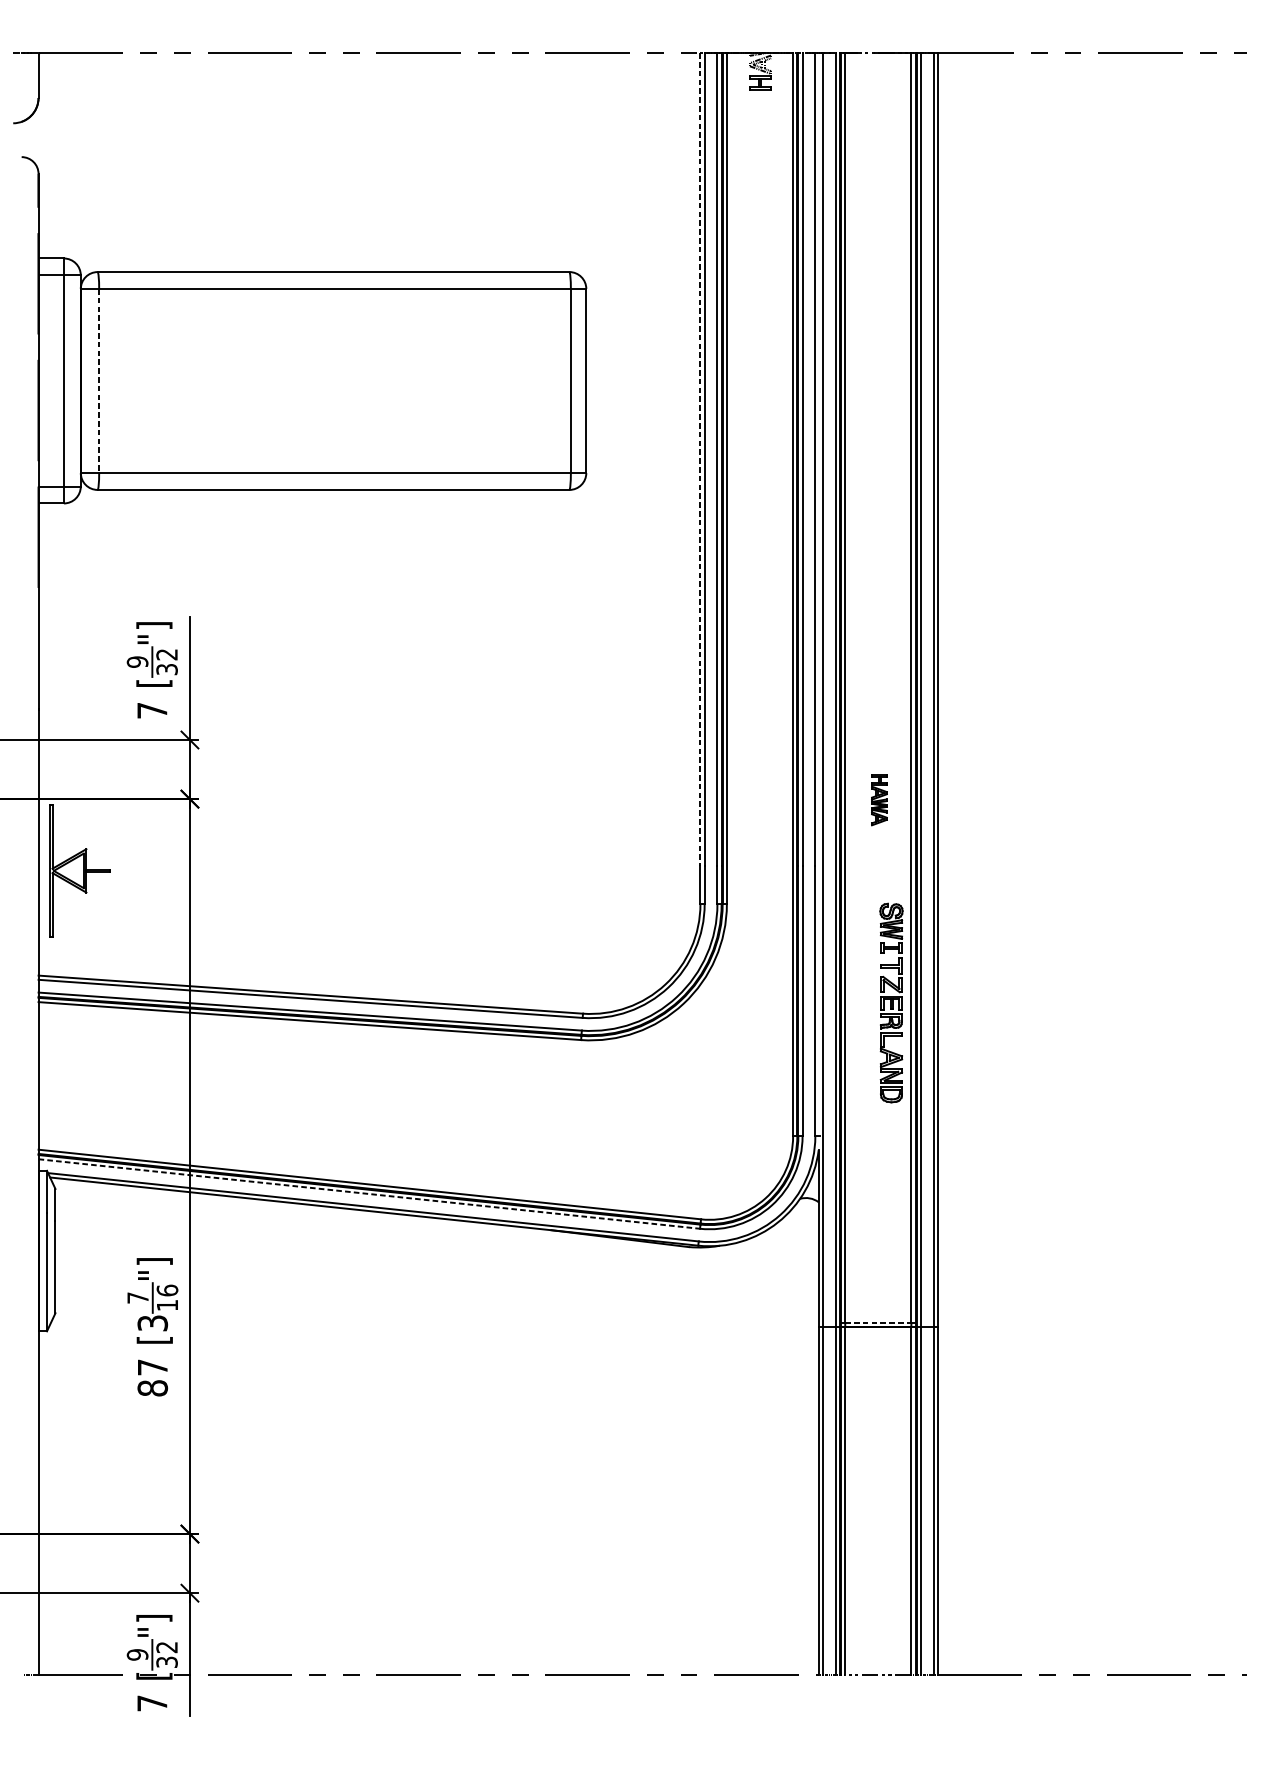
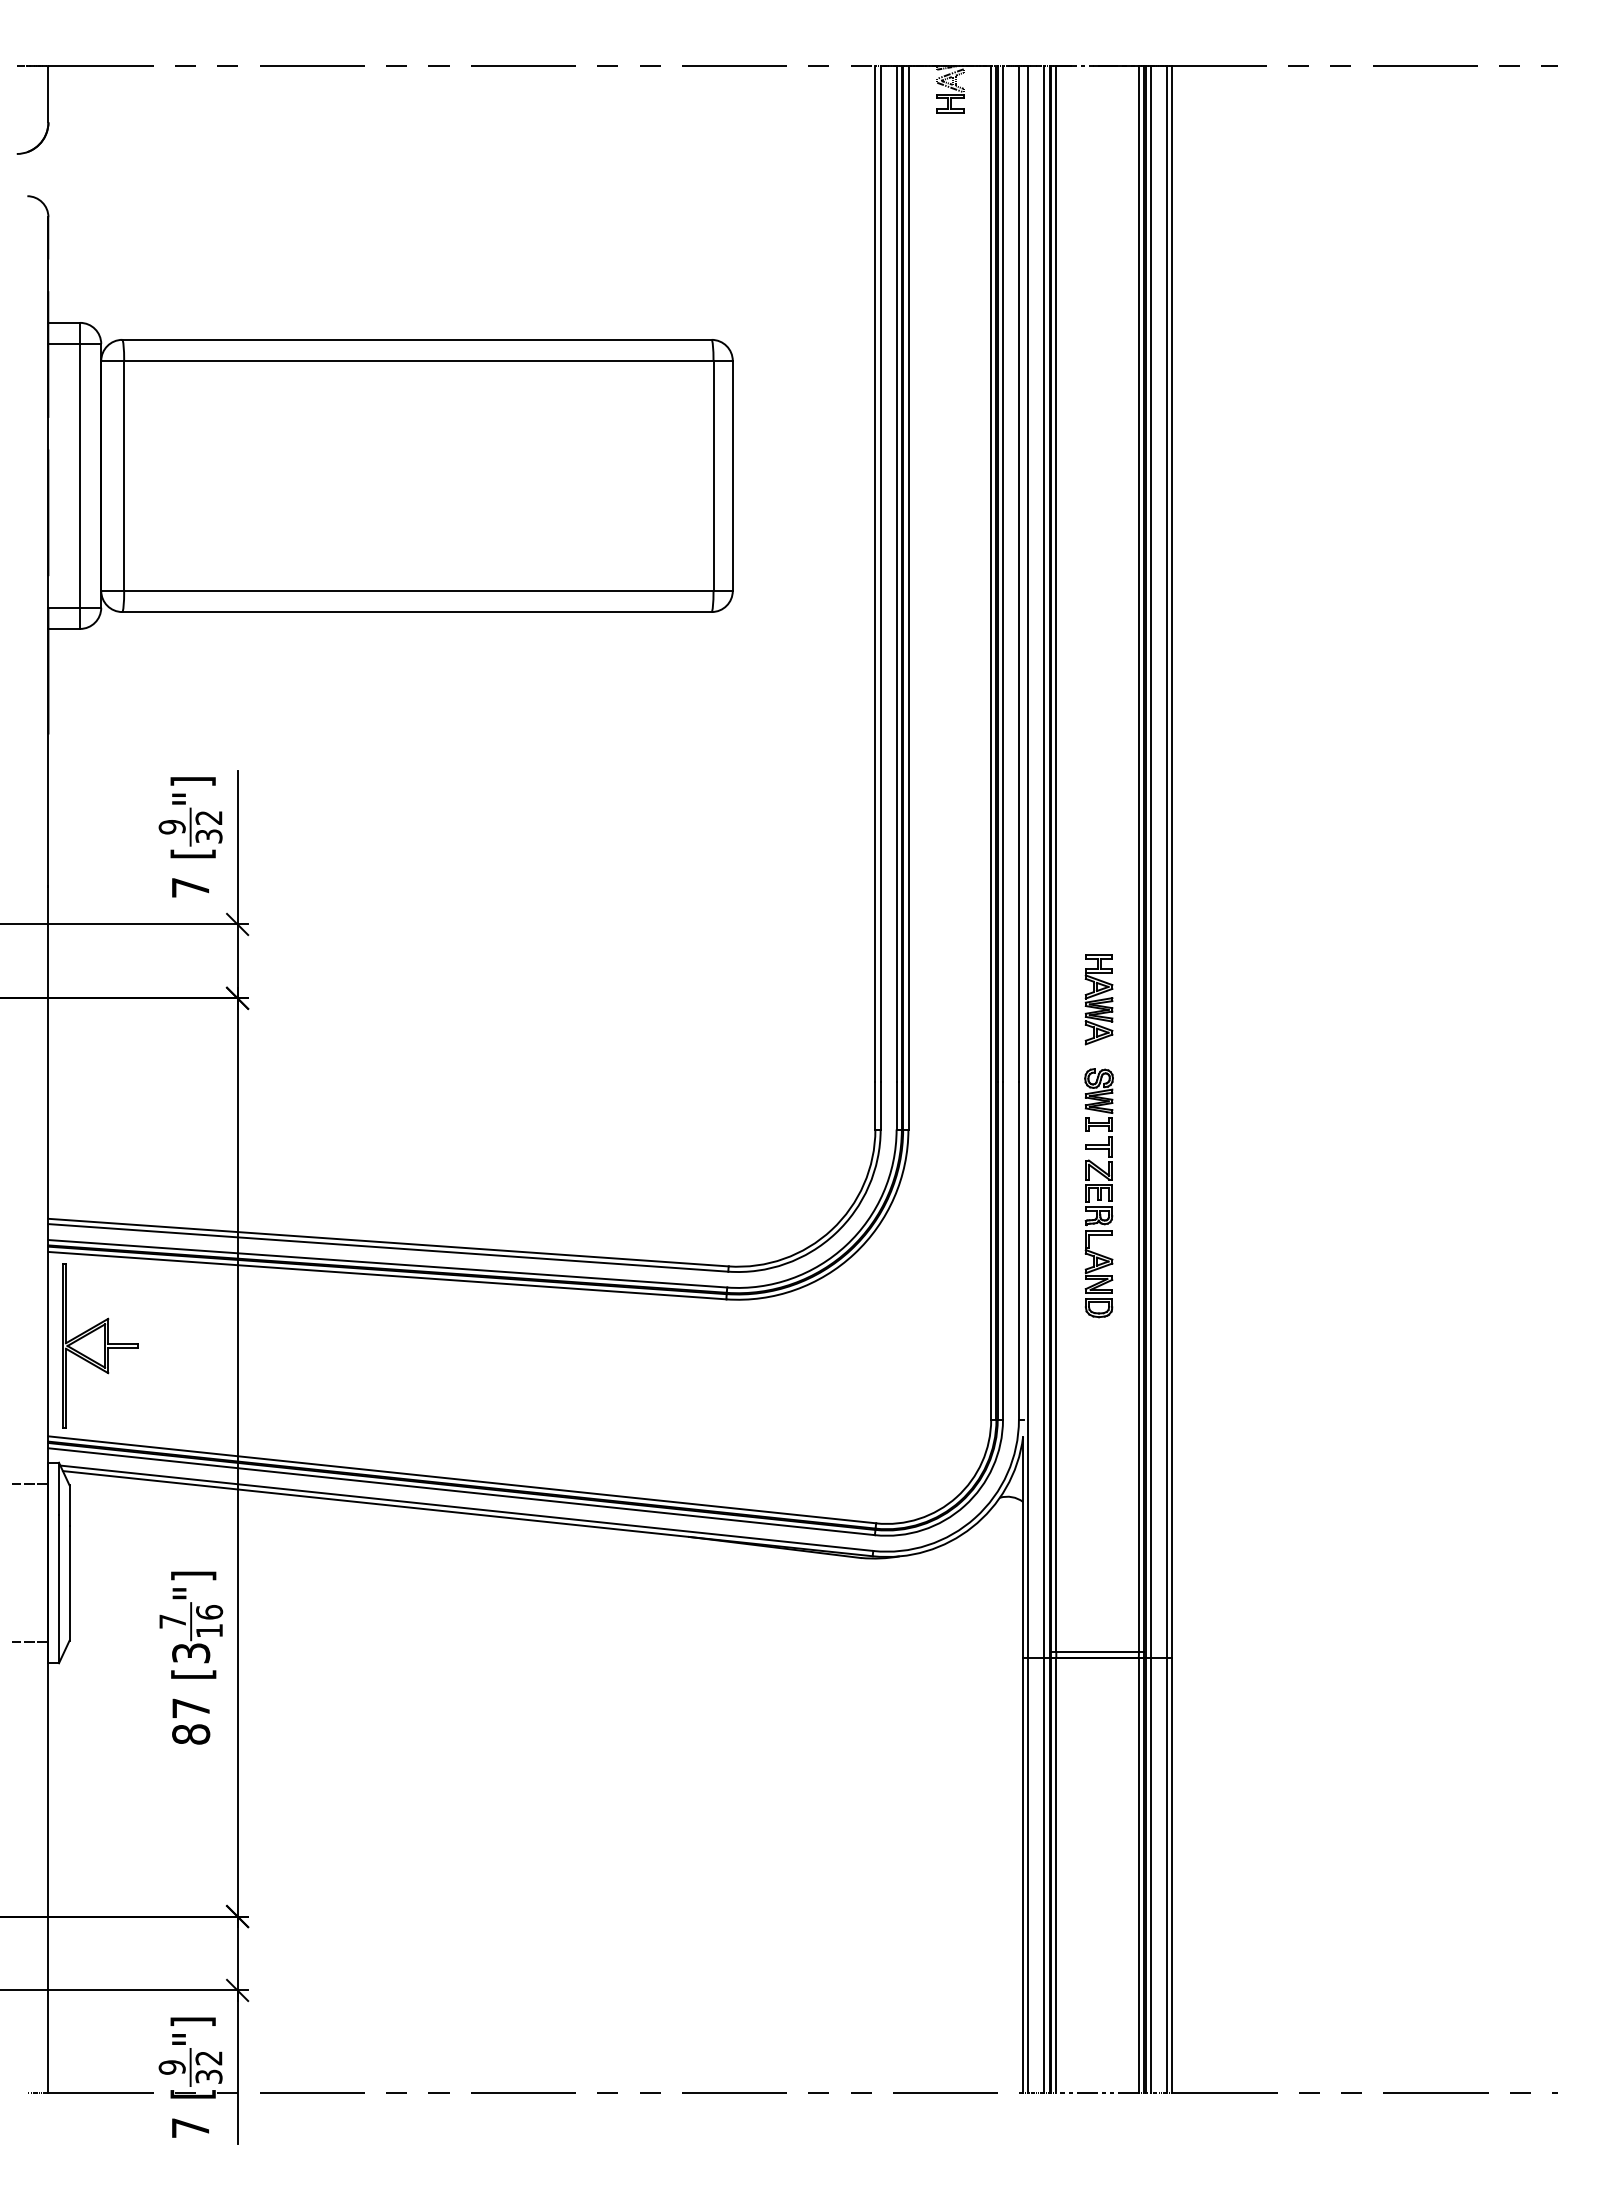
line: (99, 380) -> (124, 475), dashed -> solid
line: (700, 459) -> (875, 574), dashed -> solid
part: (879, 800) -> (1098, 999), size x1.43
part: (80, 870) -> (100, 1345), moved
part: (891, 1003) -> (1098, 1193), moved
line: (23, 1187) -> (29, 1483), added
line: (369, 1193) -> (462, 1491), dashed -> solid
line: (23, 1314) -> (29, 1642), added
line: (879, 1322) -> (1098, 1652), dashed -> solid

